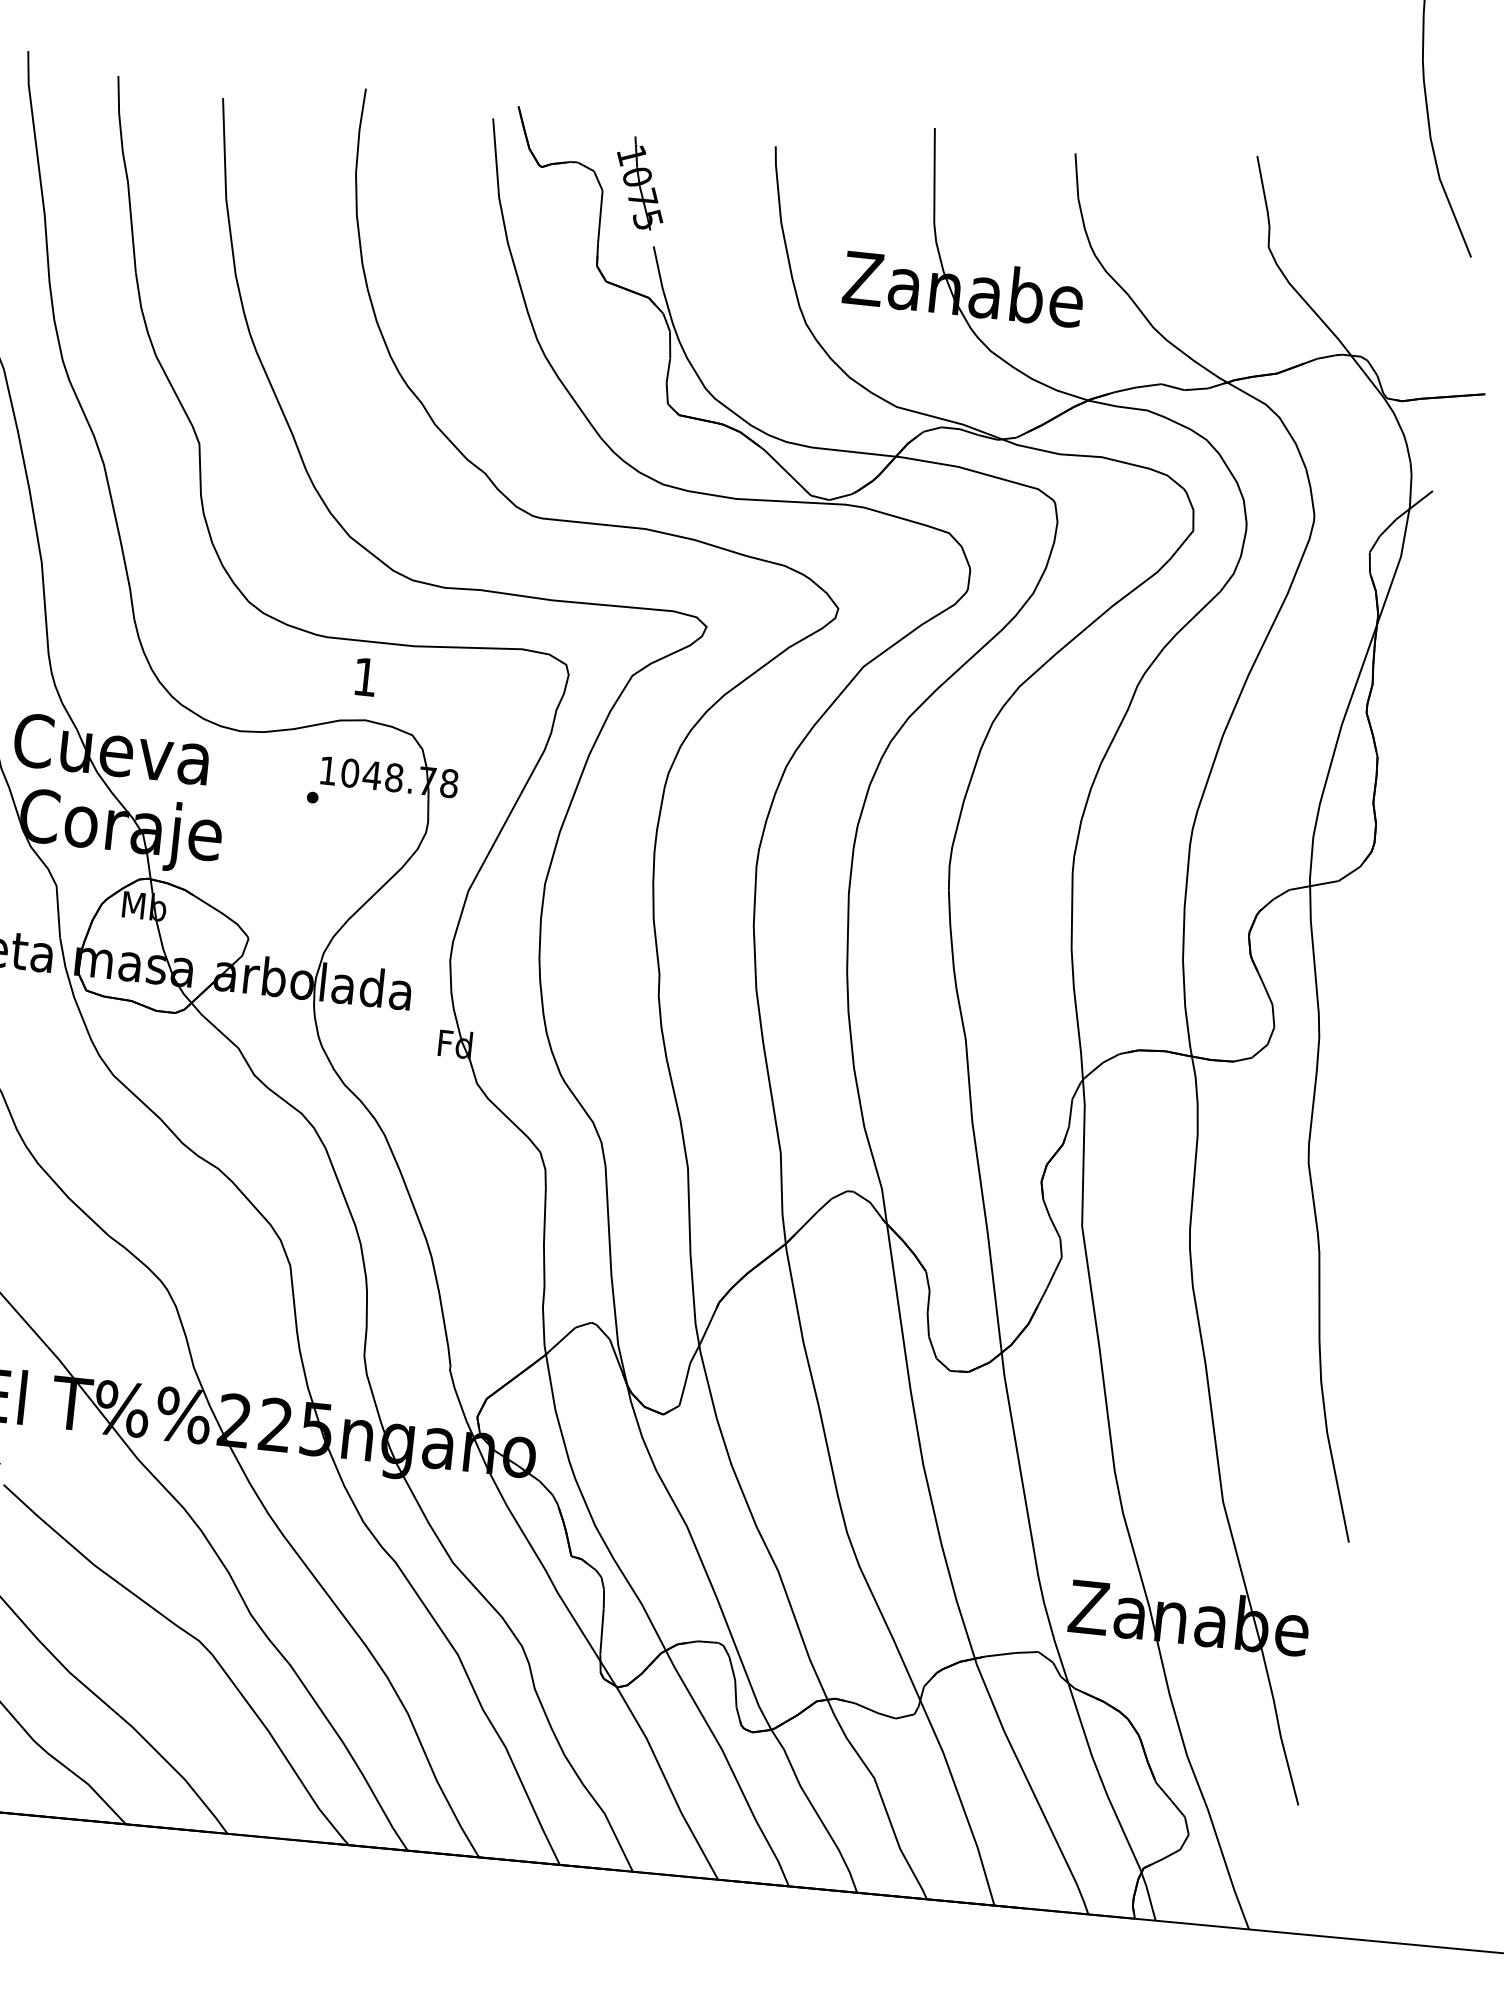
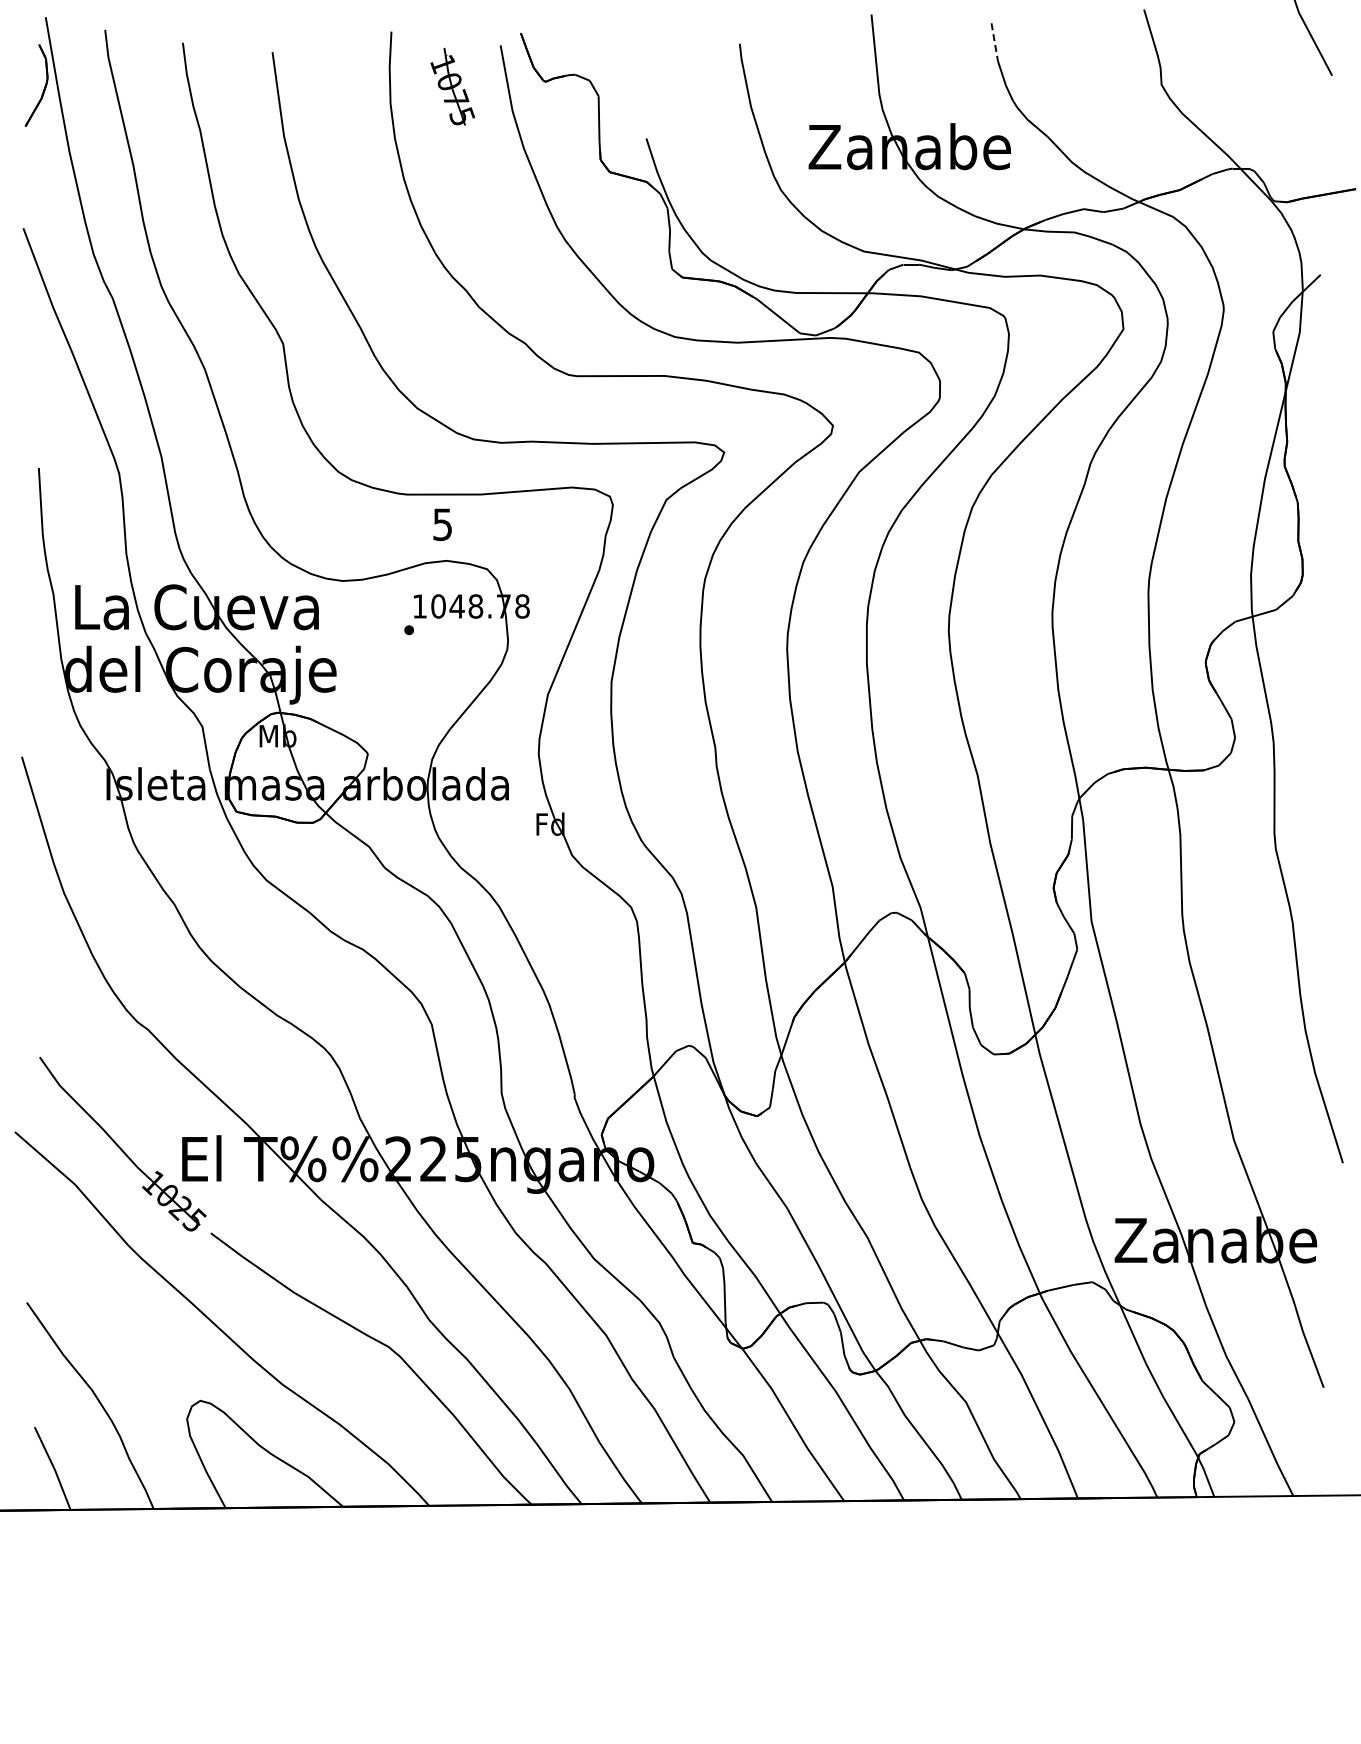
line: (1076, 176) -> (994, 42), solid -> dashed
part: (640, 182) -> (452, 86), moved
text: (365, 676) -> (442, 524), 1 -> 5

